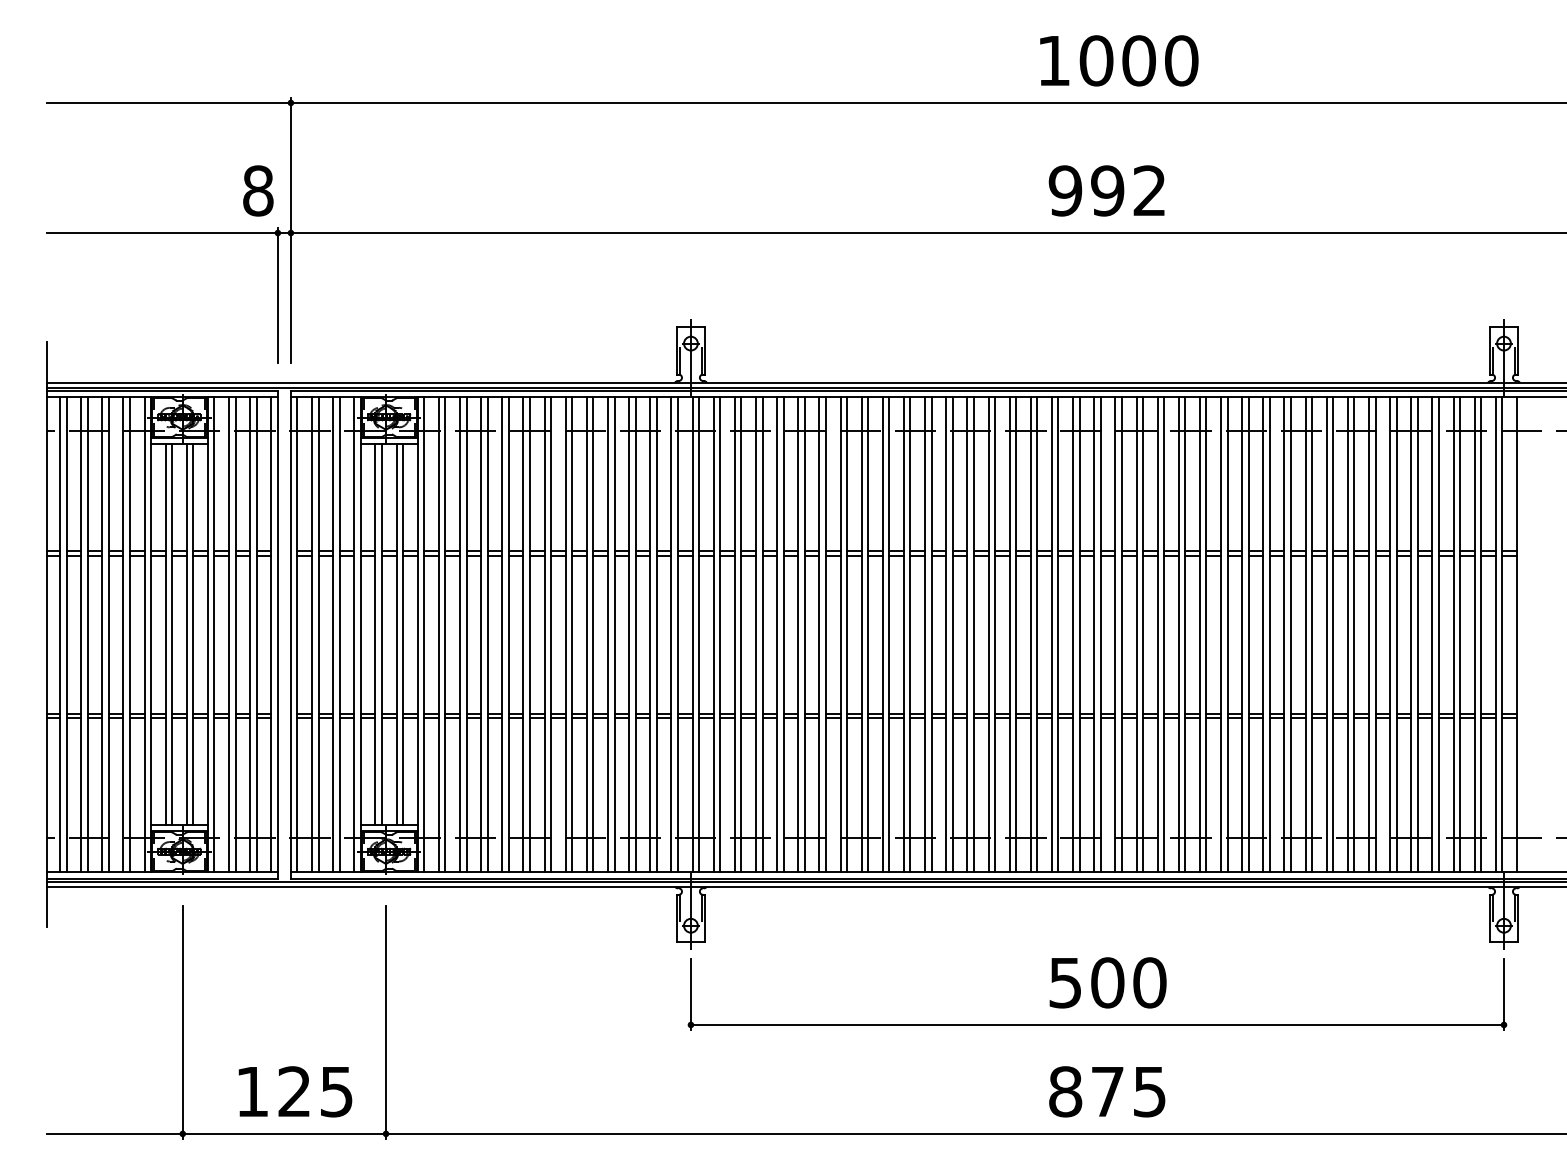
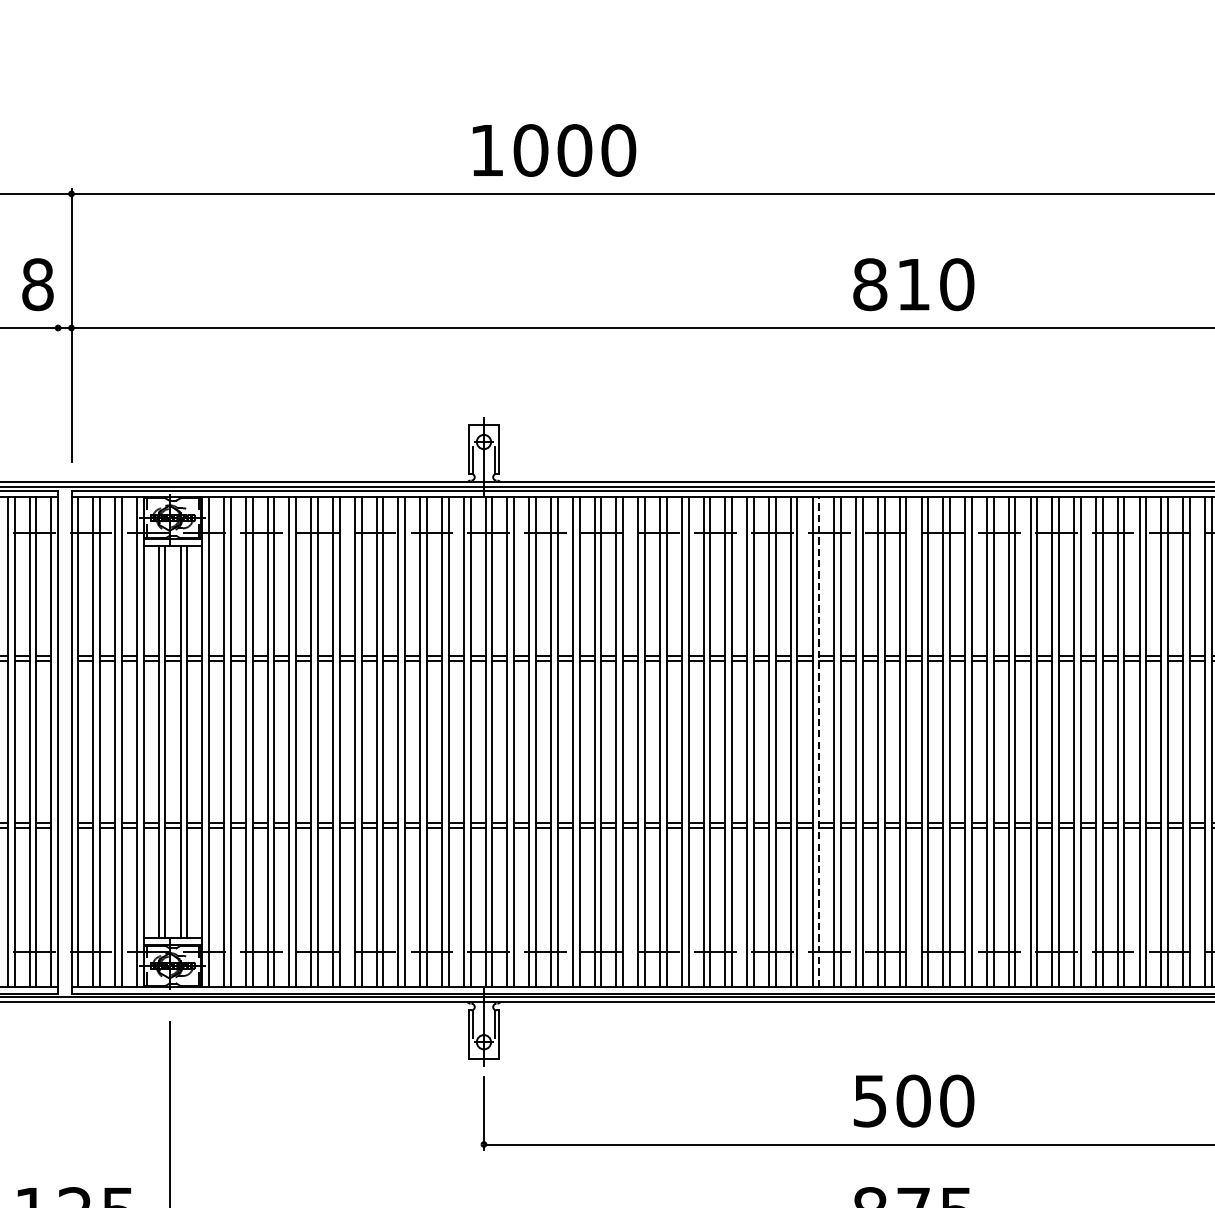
text: (1119, 60) -> (554, 150), moved
text: (1107, 190) -> (913, 284), 992 -> 810
line: (277, 295) -> (57, 392), removed
line: (1016, 634) -> (819, 741), solid -> dashed

